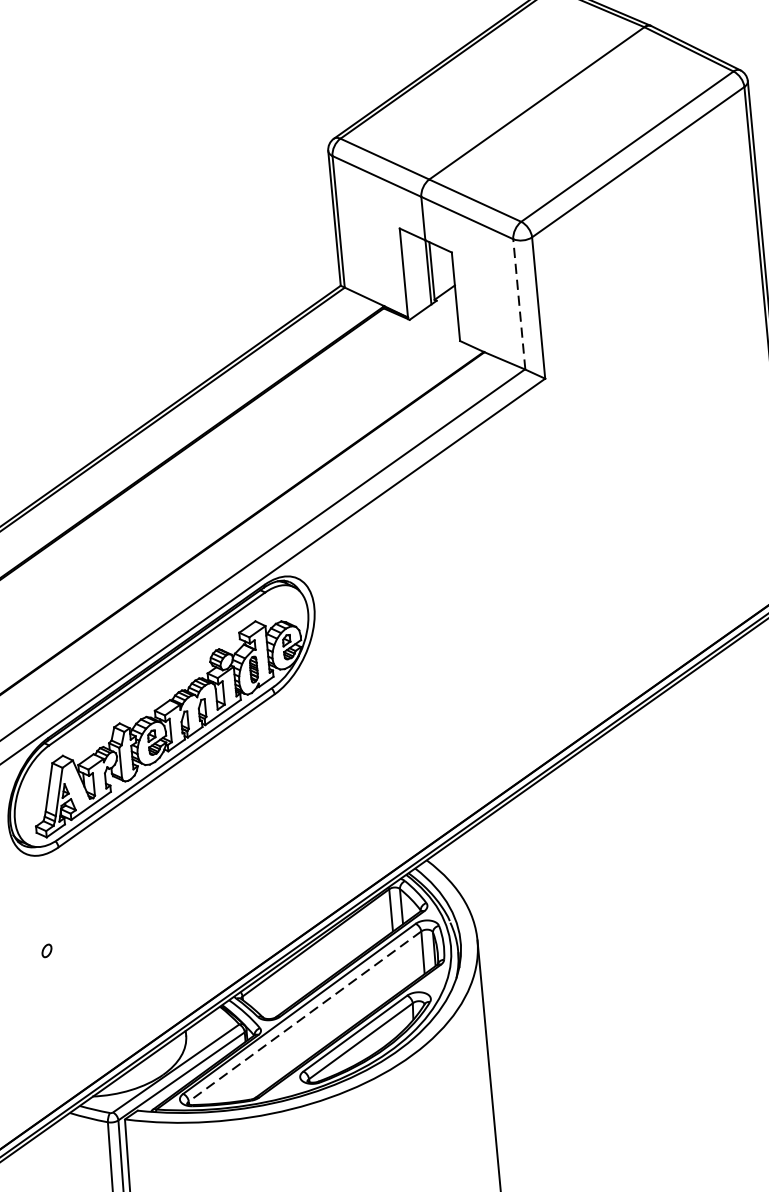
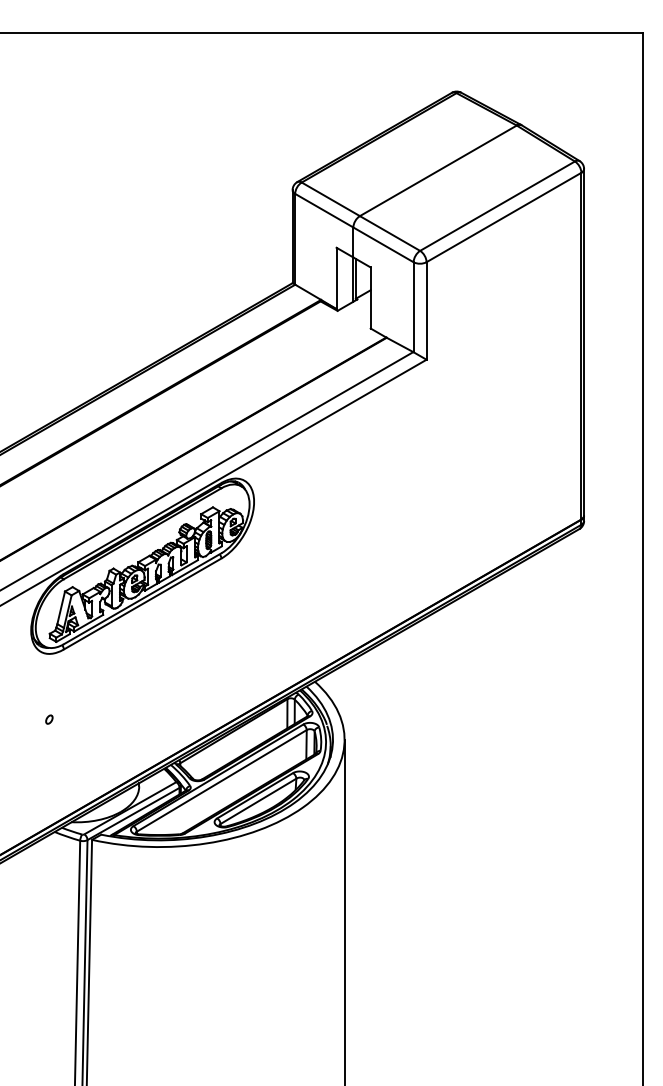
line: (519, 304) -> (413, 307), dashed -> solid
line: (304, 1015) -> (221, 780), dashed -> solid

